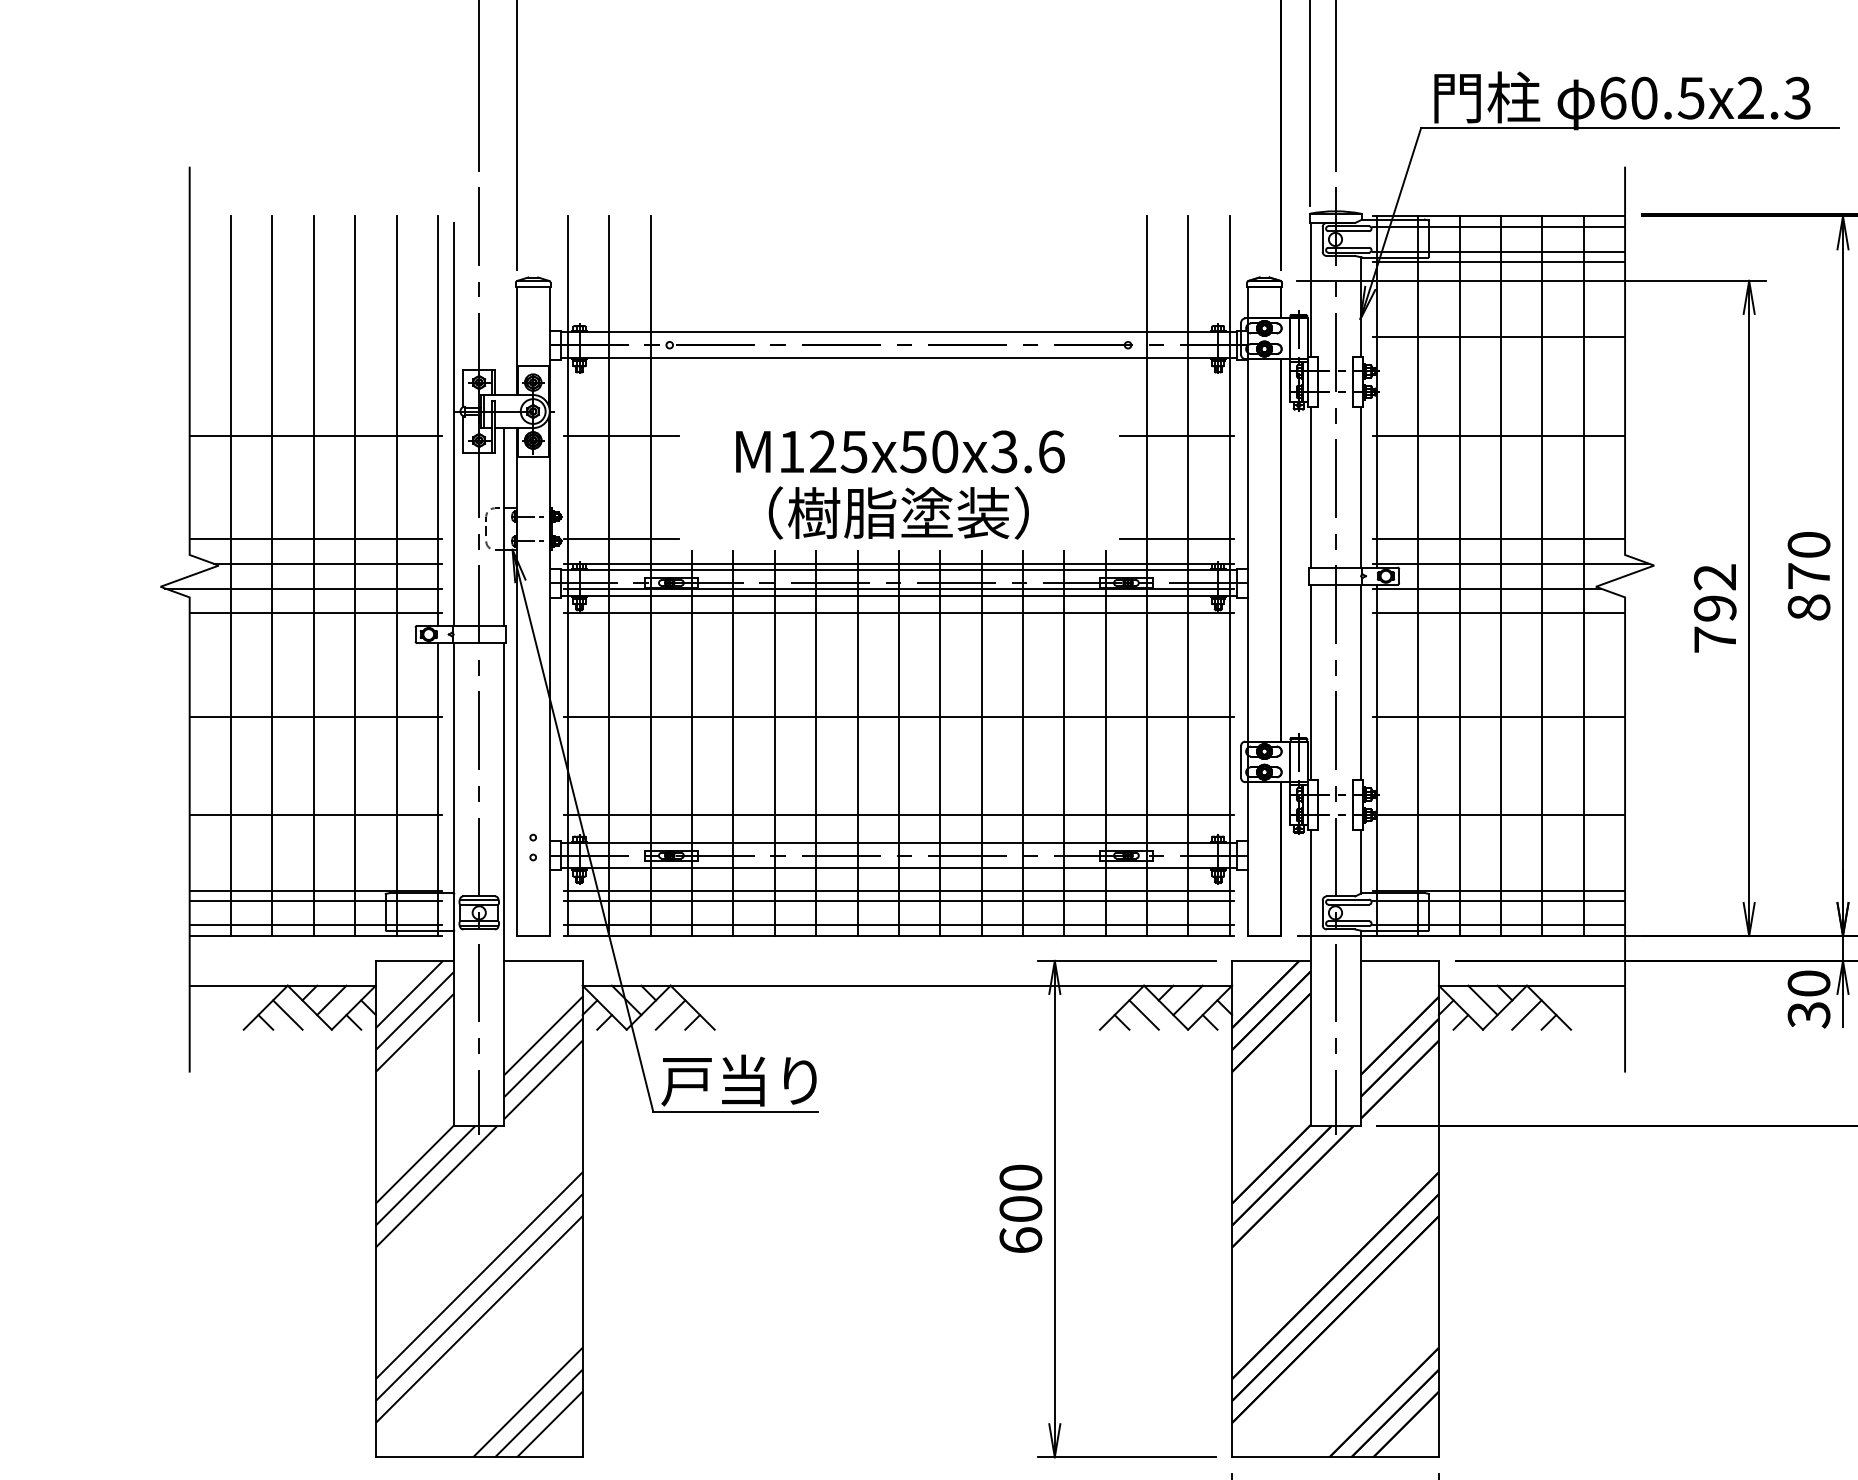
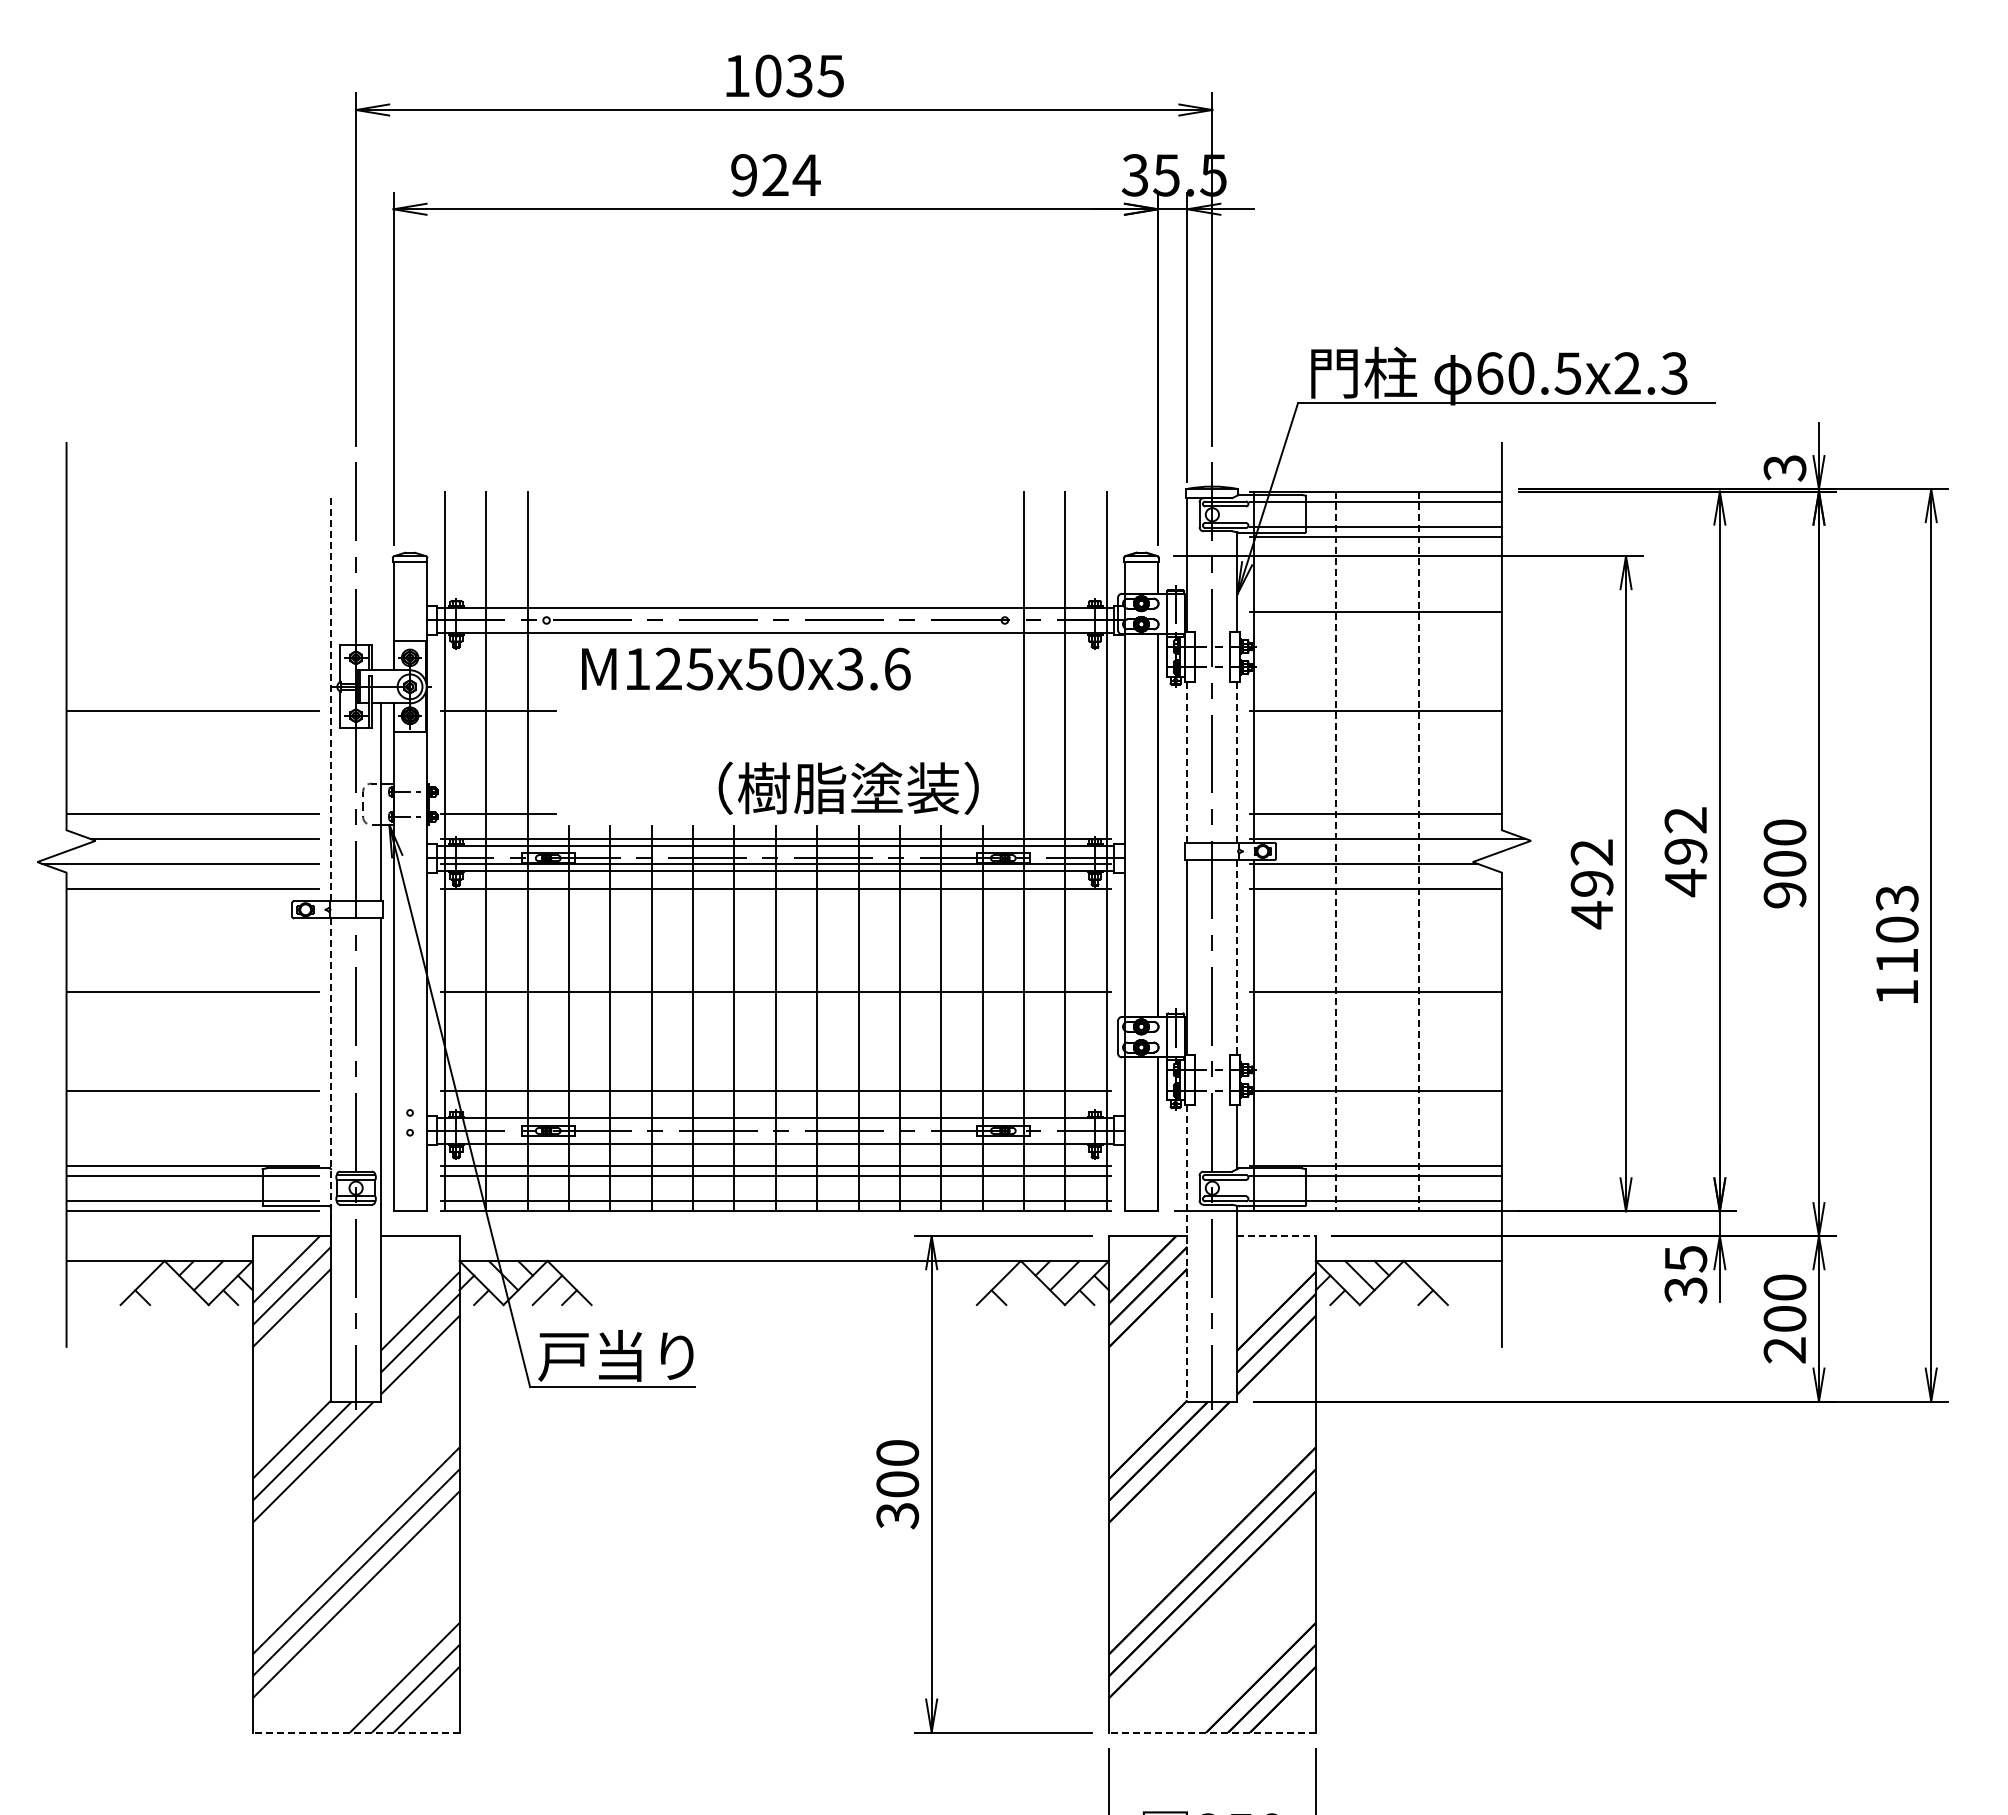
line: (437, 421) -> (314, 696), removed
line: (454, 425) -> (331, 700), solid -> dashed
line: (1176, 435) -> (1053, 710), removed
text: (900, 451) -> (746, 668), moved
line: (1310, 487) -> (1187, 762), solid -> dashed
line: (1360, 487) -> (1237, 762), solid -> dashed
text: (898, 512) -> (848, 787), moved
line: (1176, 539) -> (1053, 814), removed
line: (230, 576) -> (107, 851), removed
line: (272, 576) -> (149, 851), removed
line: (313, 576) -> (190, 851), removed
line: (355, 576) -> (232, 851), removed
line: (396, 576) -> (273, 851), removed
line: (1418, 576) -> (1295, 851), removed
line: (1459, 576) -> (1336, 851), solid -> dashed
line: (1500, 576) -> (1377, 851), removed
line: (1542, 576) -> (1419, 851), solid -> dashed
line: (1583, 576) -> (1460, 851), removed
text: (1808, 577) -> (1685, 852), 870 -> 492
text: (1714, 640) -> (1591, 915), 792 -> 492
line: (1360, 682) -> (1237, 957), solid -> dashed
line: (437, 789) -> (314, 1064), removed
line: (454, 808) -> (331, 1083), solid -> dashed
line: (1400, 961) -> (1277, 1236), solid -> dashed
line: (1310, 978) -> (1187, 1253), solid -> dashed
text: (1808, 984) -> (1685, 1259), 30 -> 35
line: (287, 1015) -> (164, 1290), removed
line: (1143, 1015) -> (1020, 1290), removed
line: (1526, 1015) -> (1403, 1290), removed
text: (1020, 1240) -> (897, 1515), 600 -> 300
line: (478, 1457) -> (355, 1732), solid -> dashed
line: (1334, 1457) -> (1211, 1732), solid -> dashed

